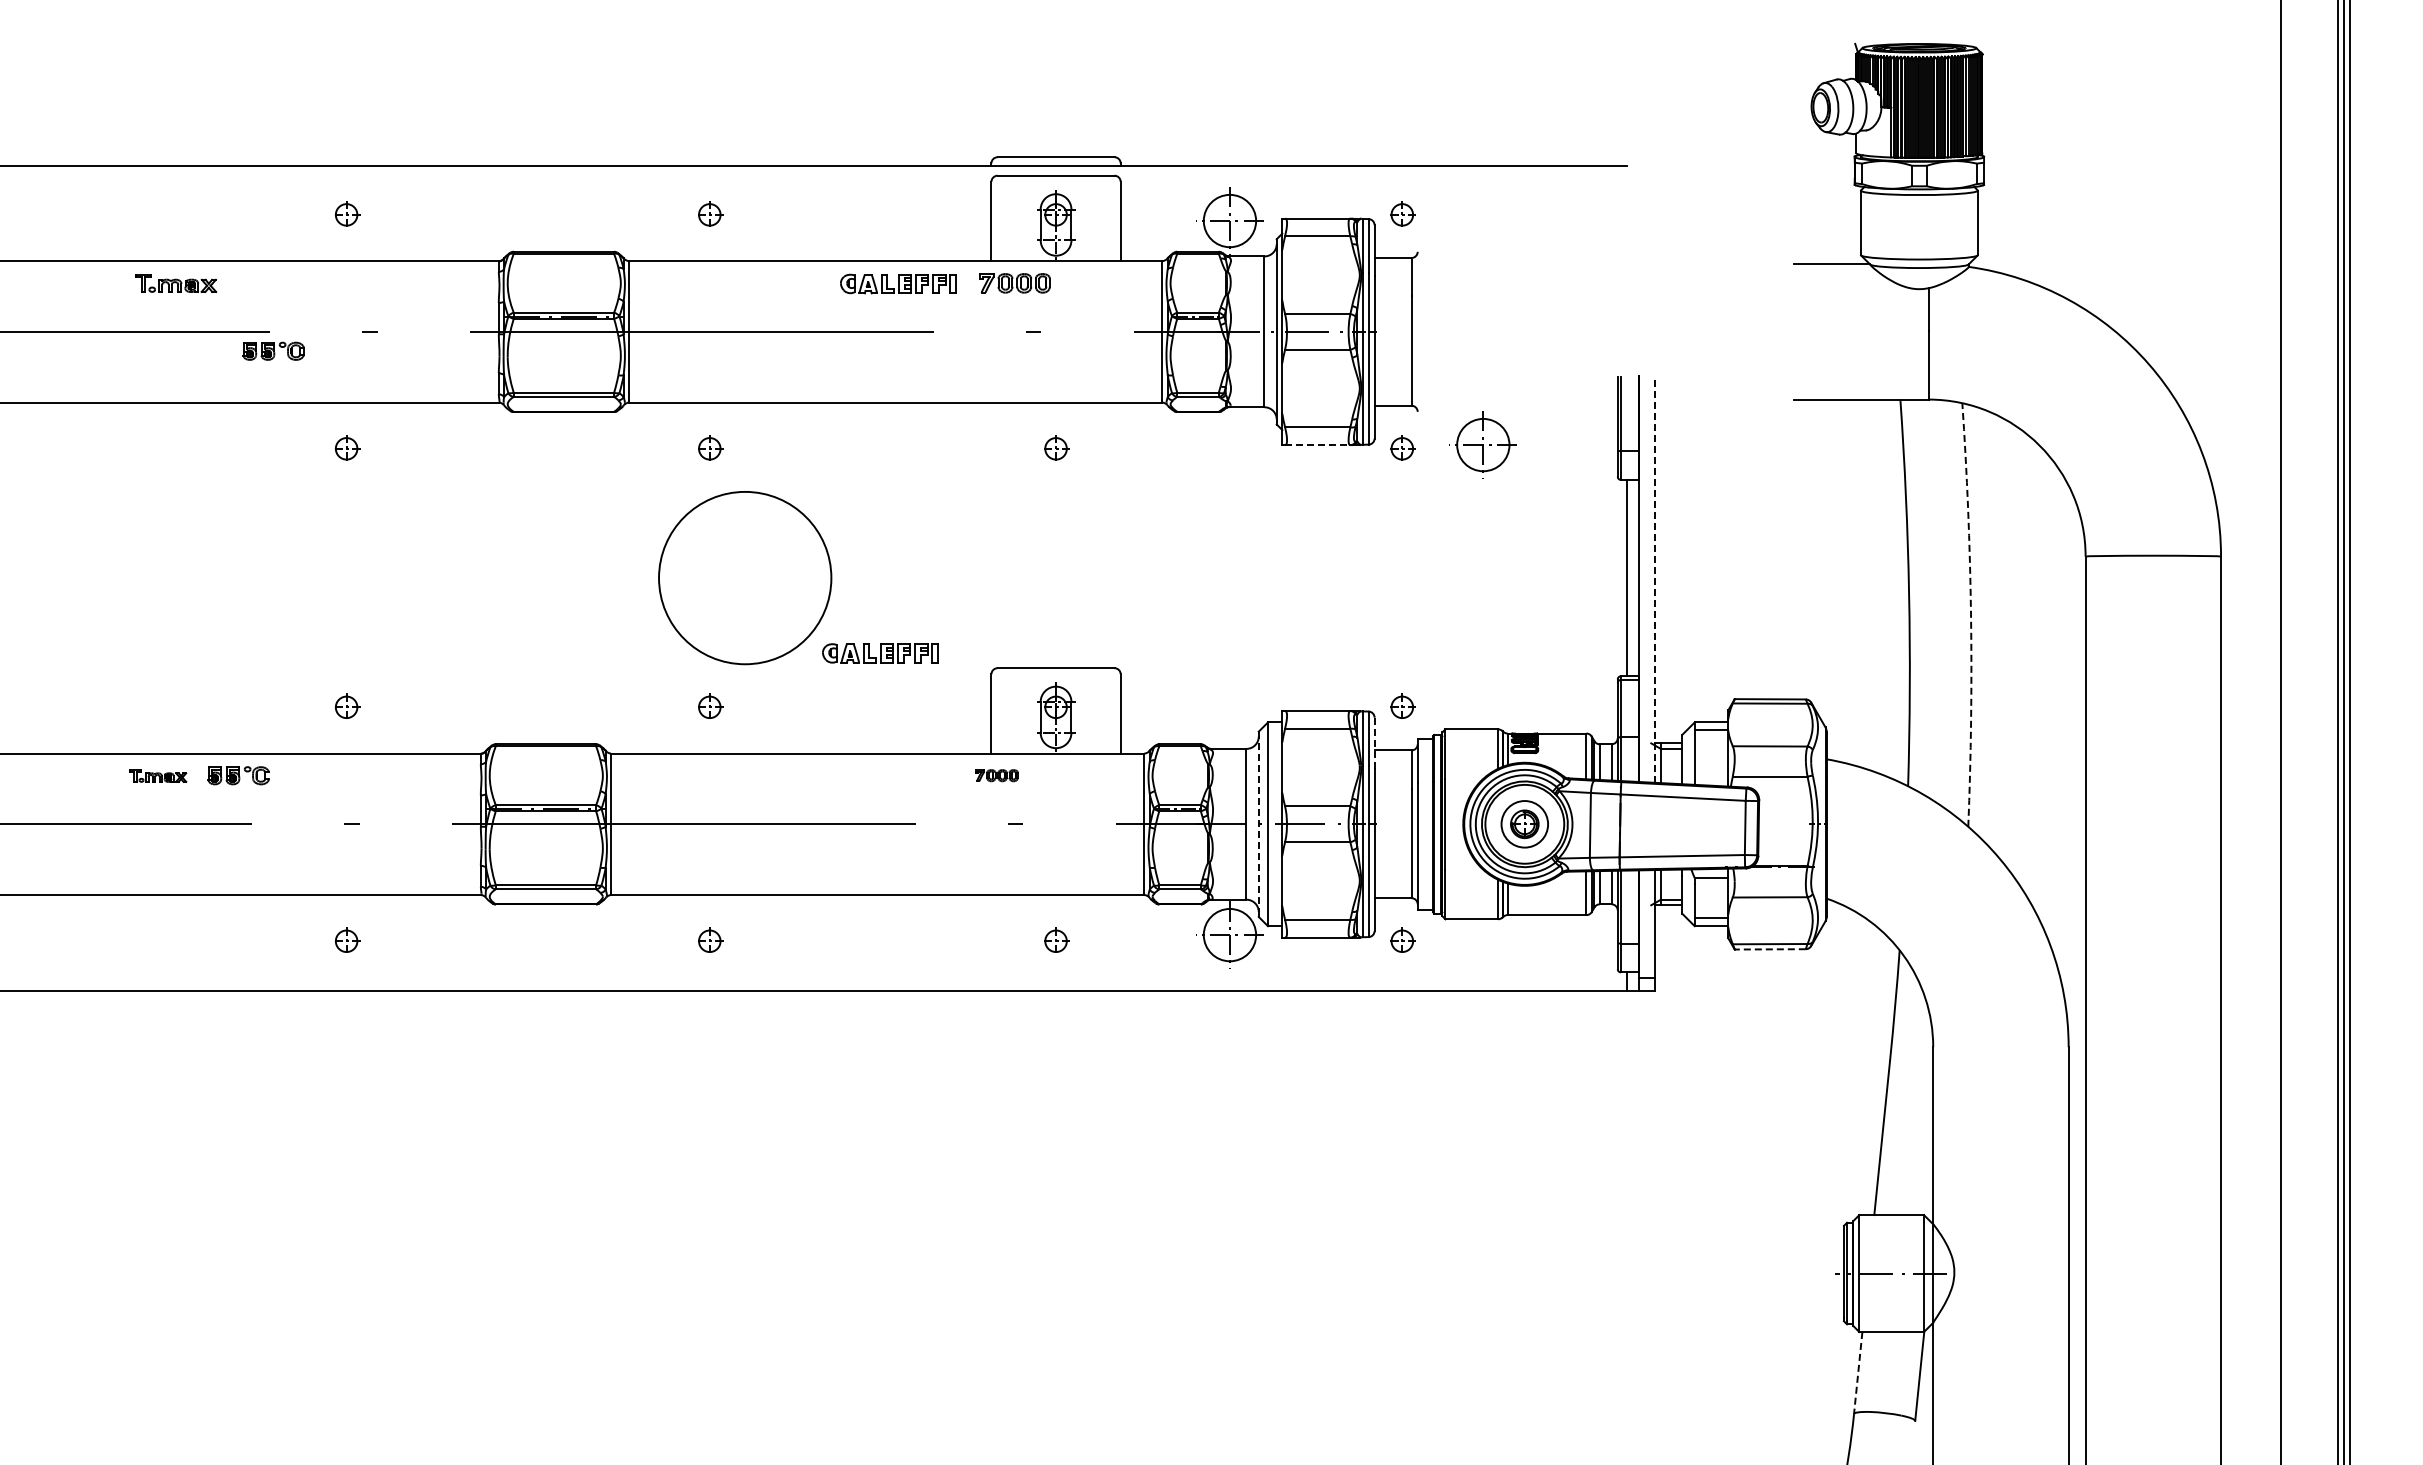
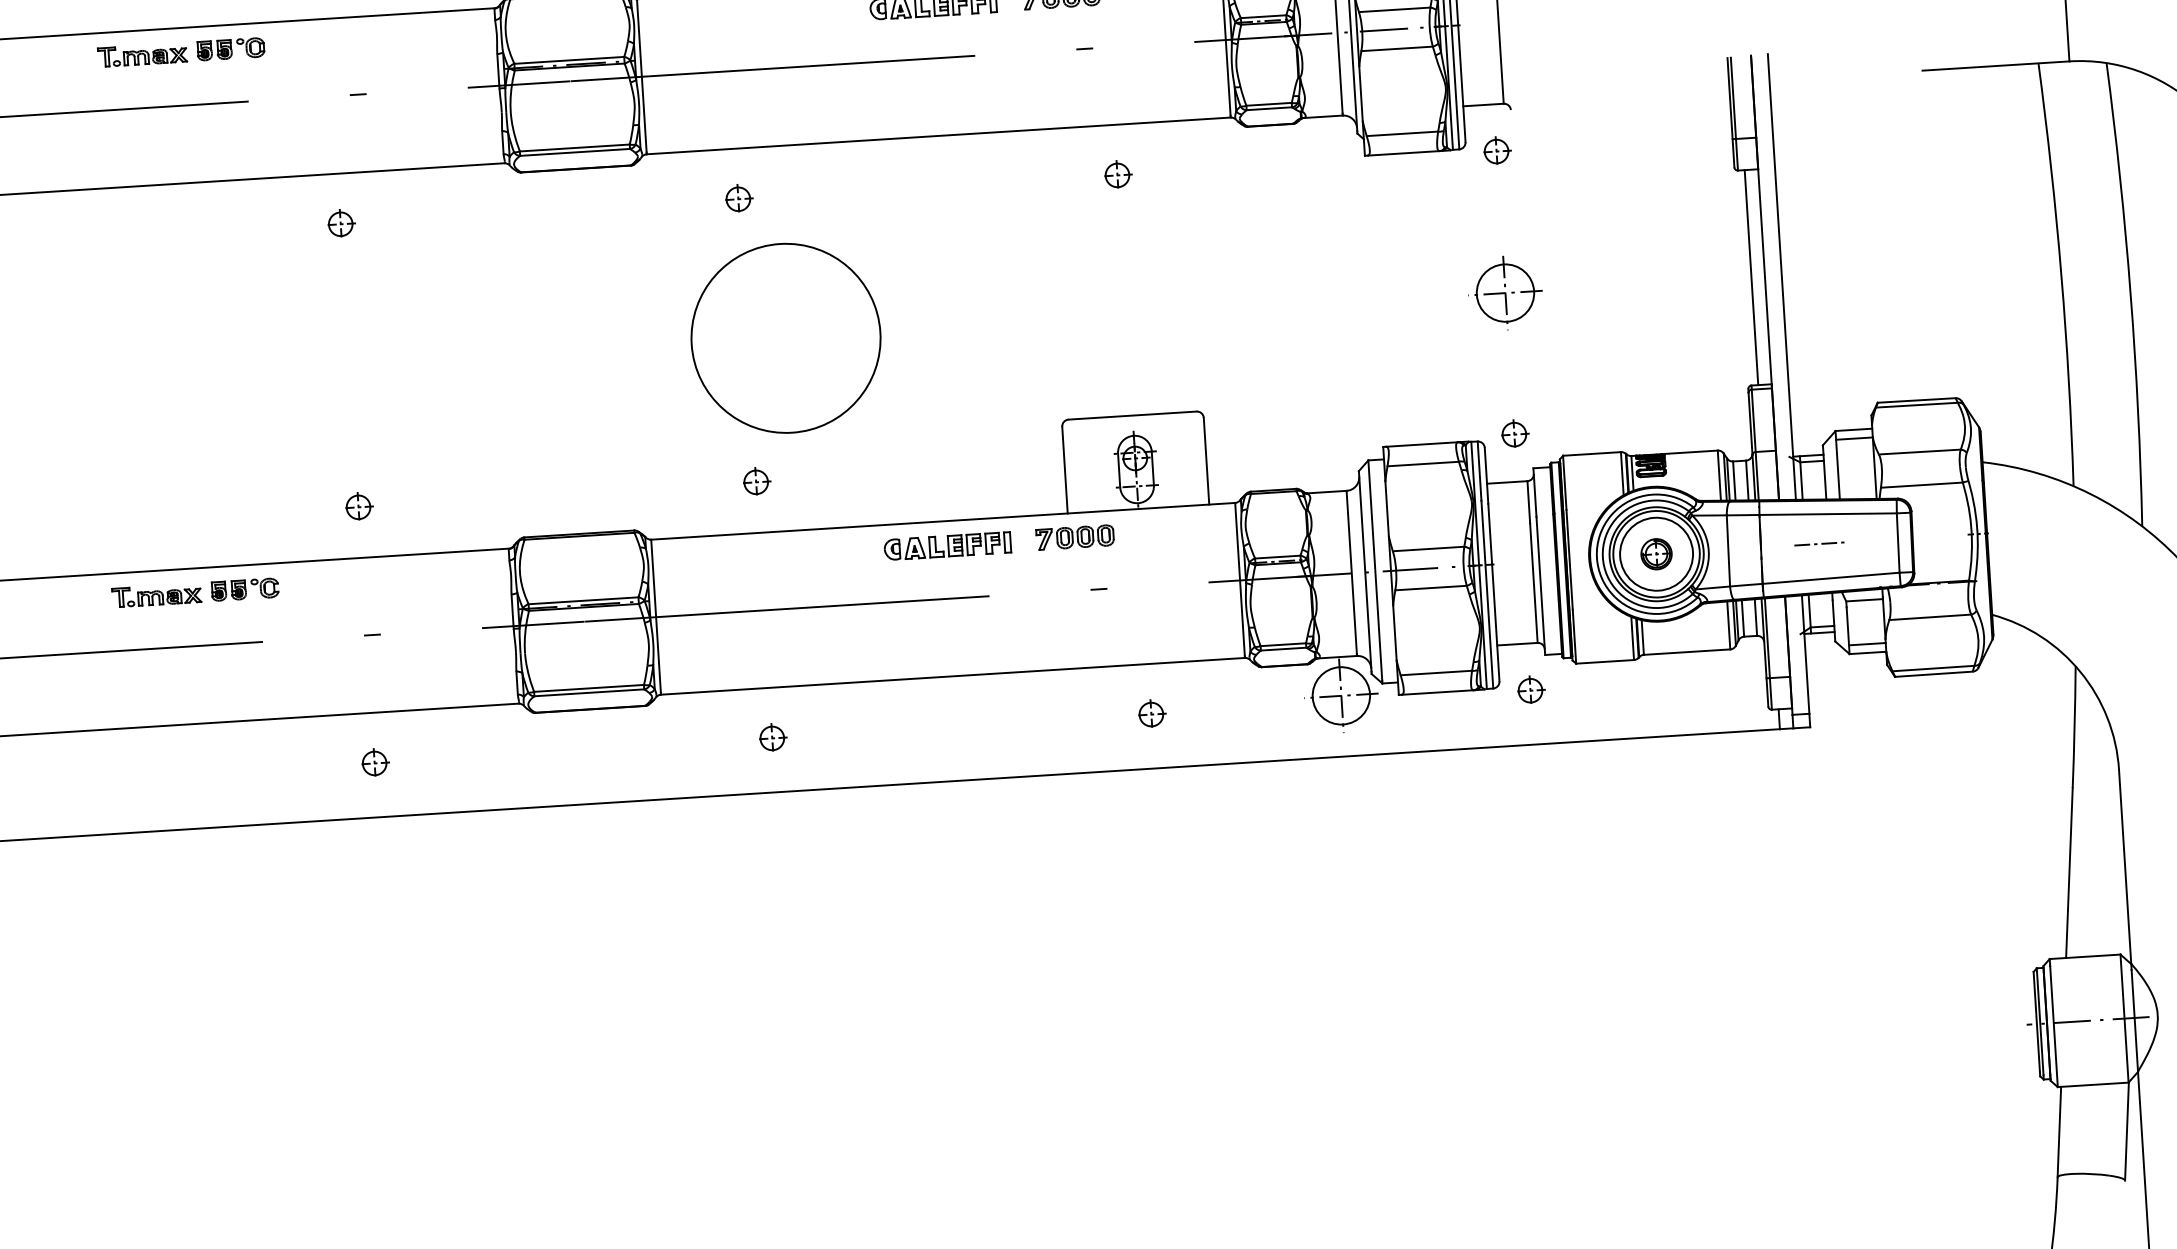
part: (273, 350) -> (230, 48), moved
part: (1482, 444) -> (1504, 292), moved
line: (1317, 445) -> (1403, 153), dashed -> solid
line: (1654, 579) -> (1781, 277), dashed -> solid
arc: (1971, 614) -> (2131, 293), dashed -> solid
part: (880, 653) -> (947, 546), moved
line: (1374, 743) -> (1486, 476), dashed -> solid
part: (158, 775) -> (157, 594), size x1.43
part: (996, 775) -> (1074, 537), size x1.67
line: (1258, 823) -> (1364, 571), dashed -> solid
line: (1671, 823) -> (1817, 543), added
circle: (1524, 824) -> (1656, 554), size x1.43
line: (1770, 949) -> (1934, 674), dashed -> solid
line: (1858, 1373) -> (2059, 1132), dashed -> solid

